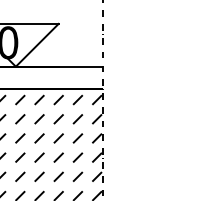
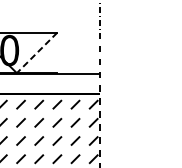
line: (36, 45) -> (36, 53), solid -> dashed

